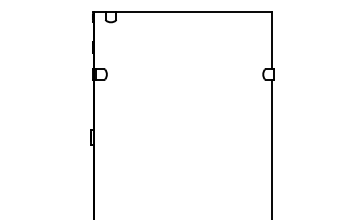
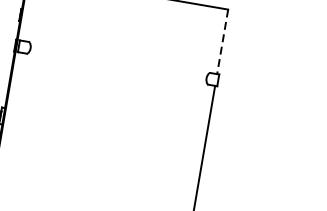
line: (271, 40) -> (222, 41), solid -> dashed

